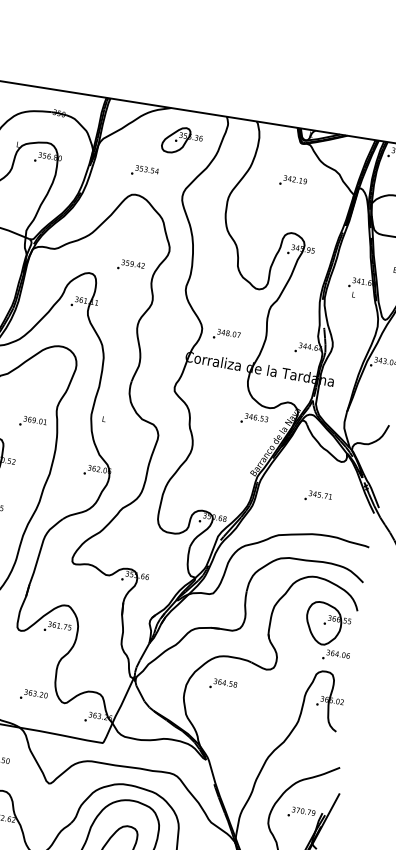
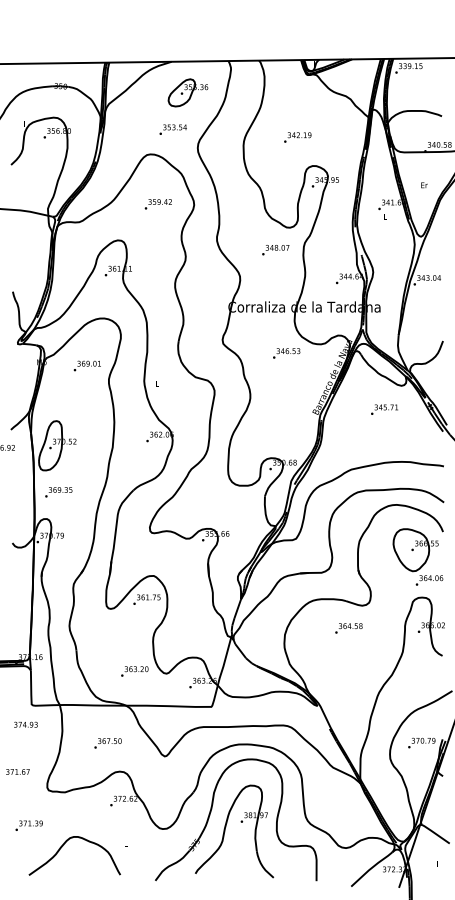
text: (144, 171) -> (172, 129), moved
text: (292, 181) -> (297, 137), moved
text: (130, 266) -> (157, 204), moved
text: (226, 335) -> (275, 250), moved
text: (254, 419) -> (286, 353), moved
text: (32, 421) -> (86, 365), moved
text: (318, 496) -> (384, 409), moved
text: (222, 685) -> (348, 628), moved

